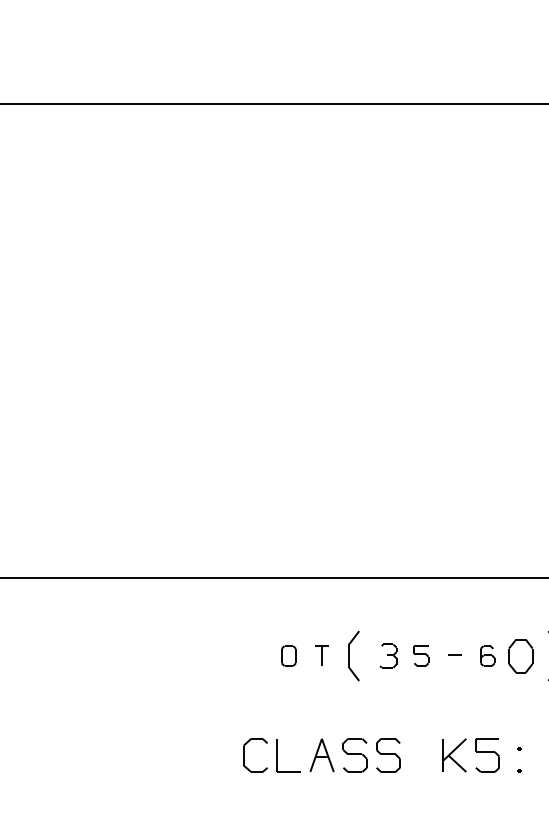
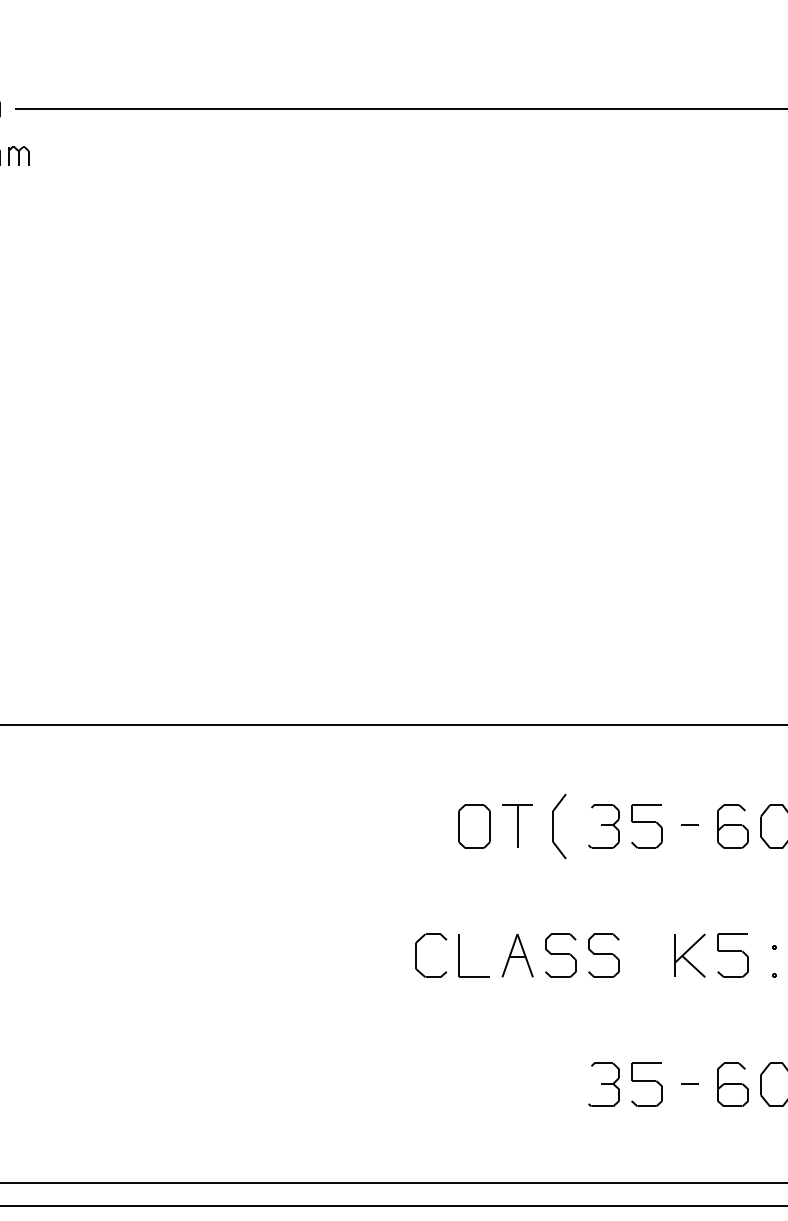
part: (321, 655) -> (517, 825), size x1.67
part: (288, 656) -> (474, 826), size x1.67
part: (388, 656) -> (603, 826), size x1.43
part: (421, 656) -> (646, 826), size x1.67
part: (487, 656) -> (732, 826), size x1.67

